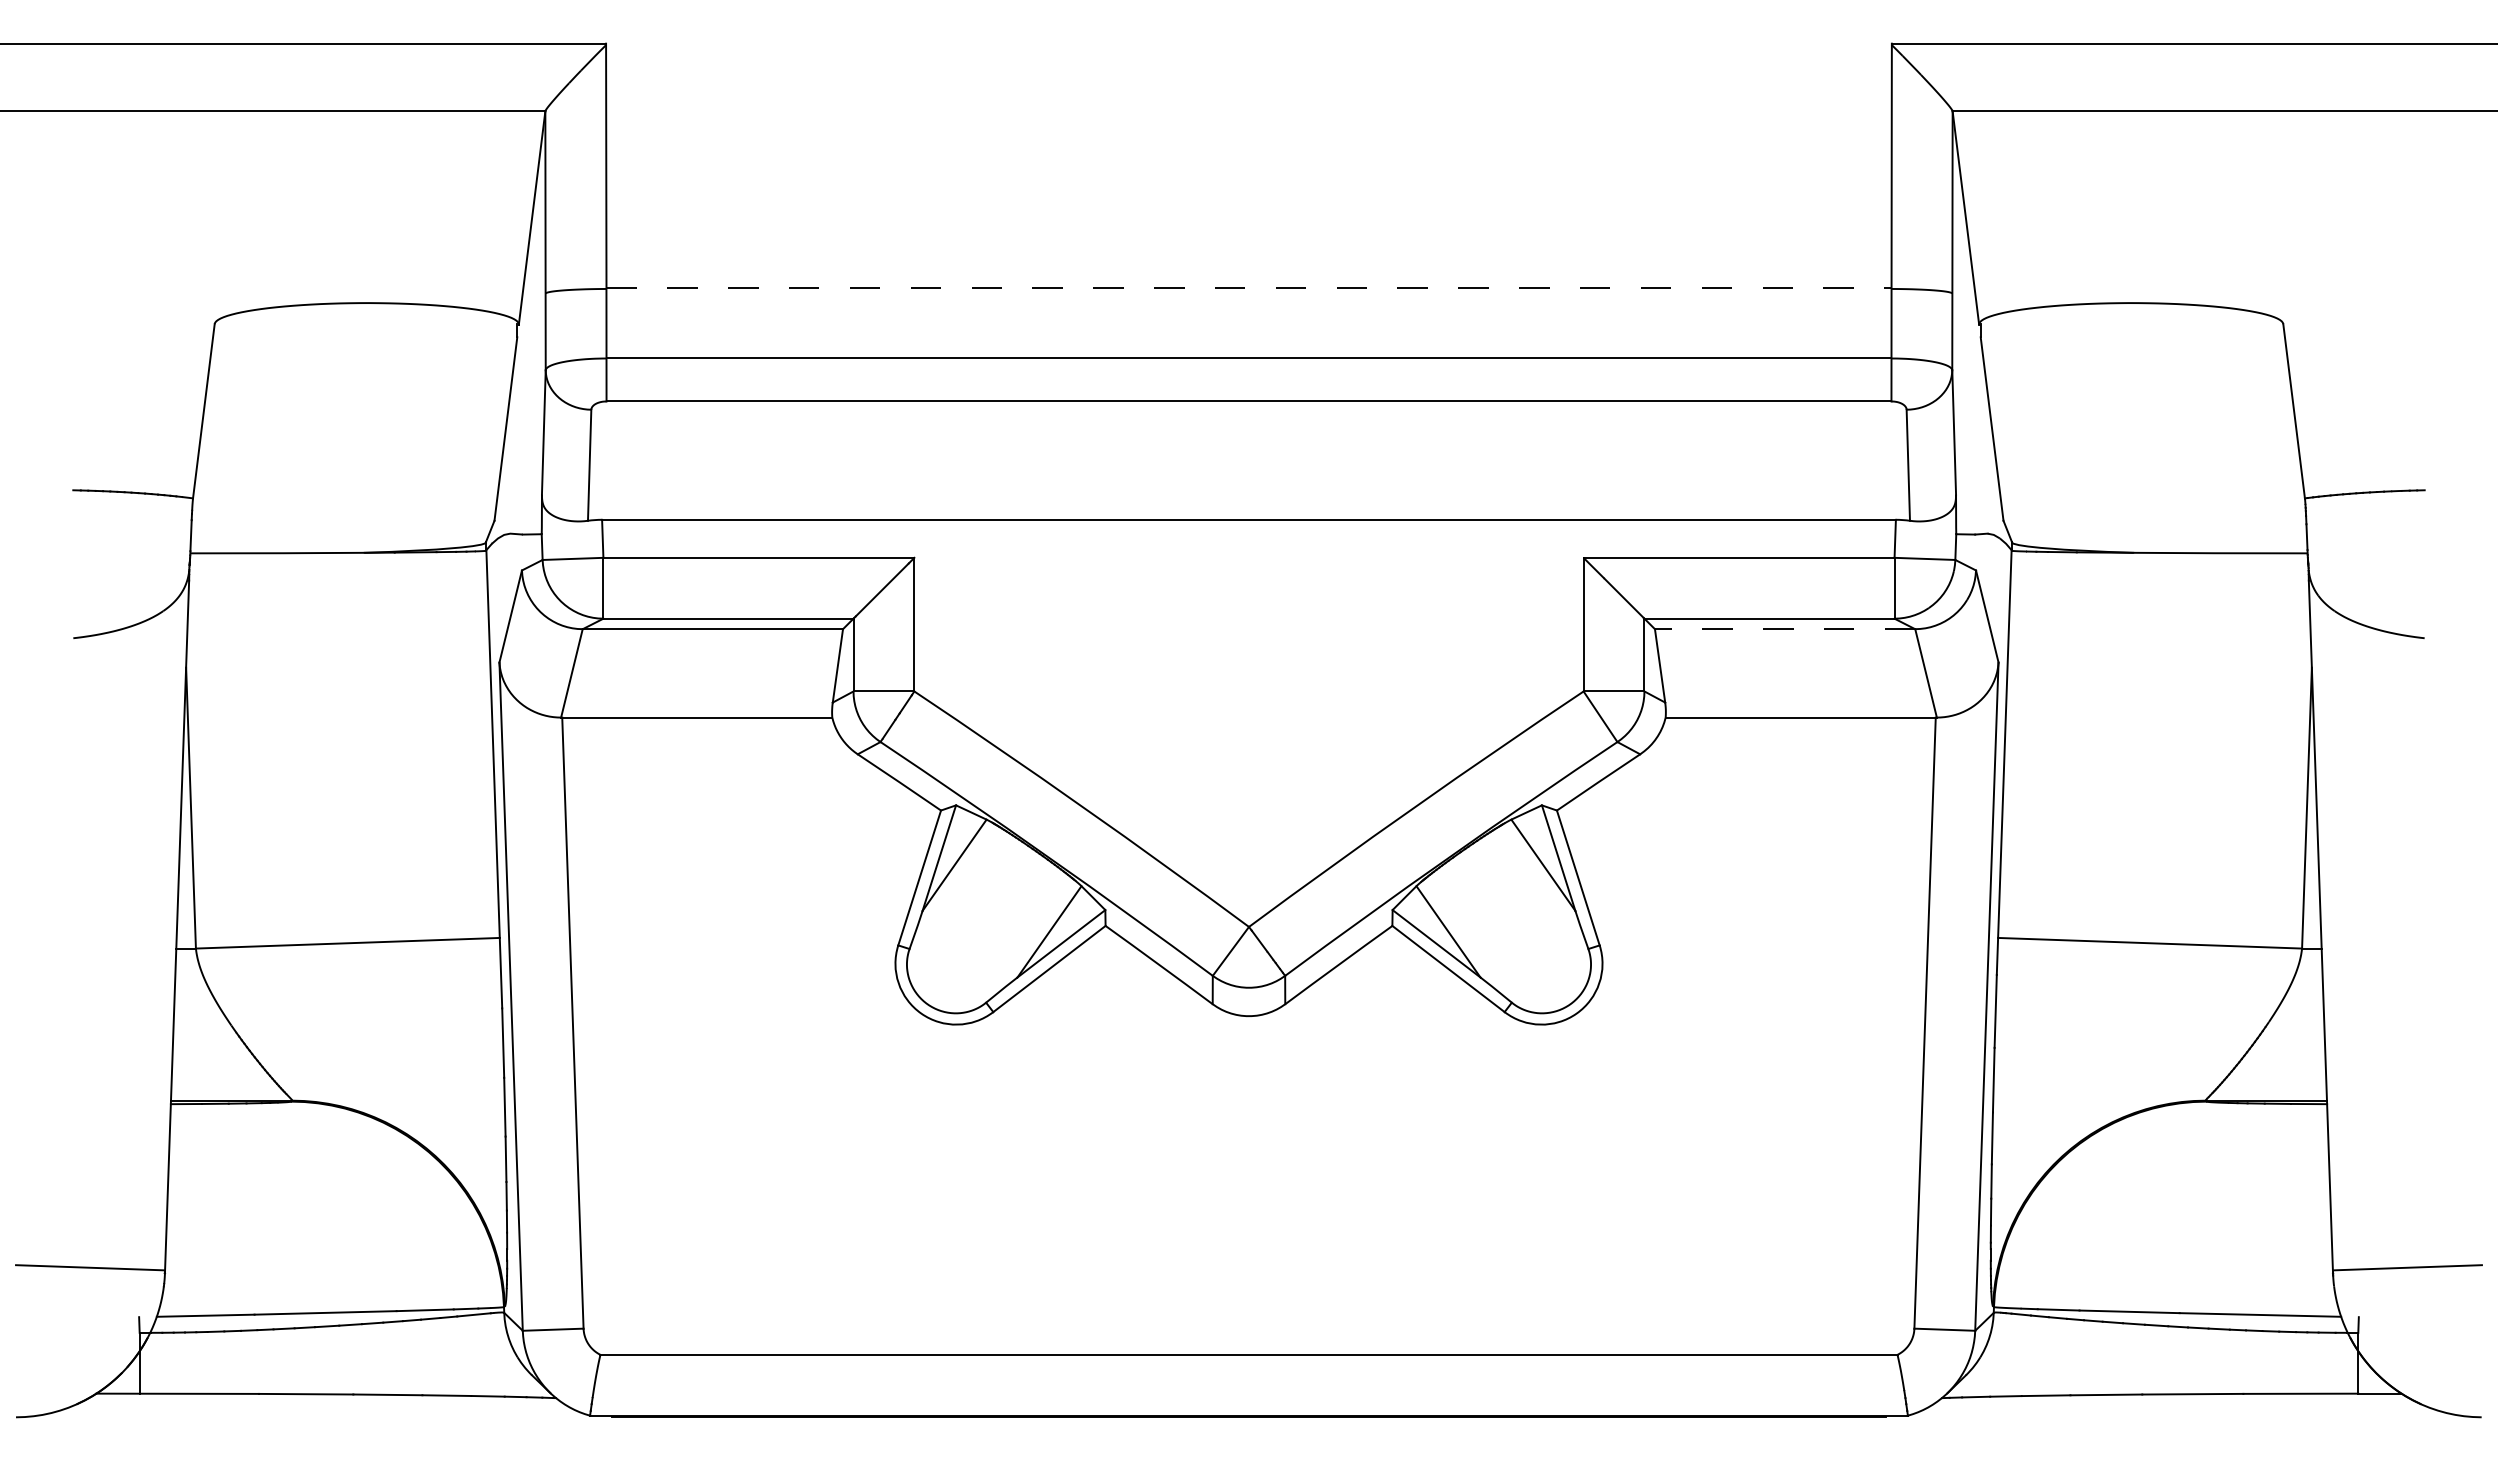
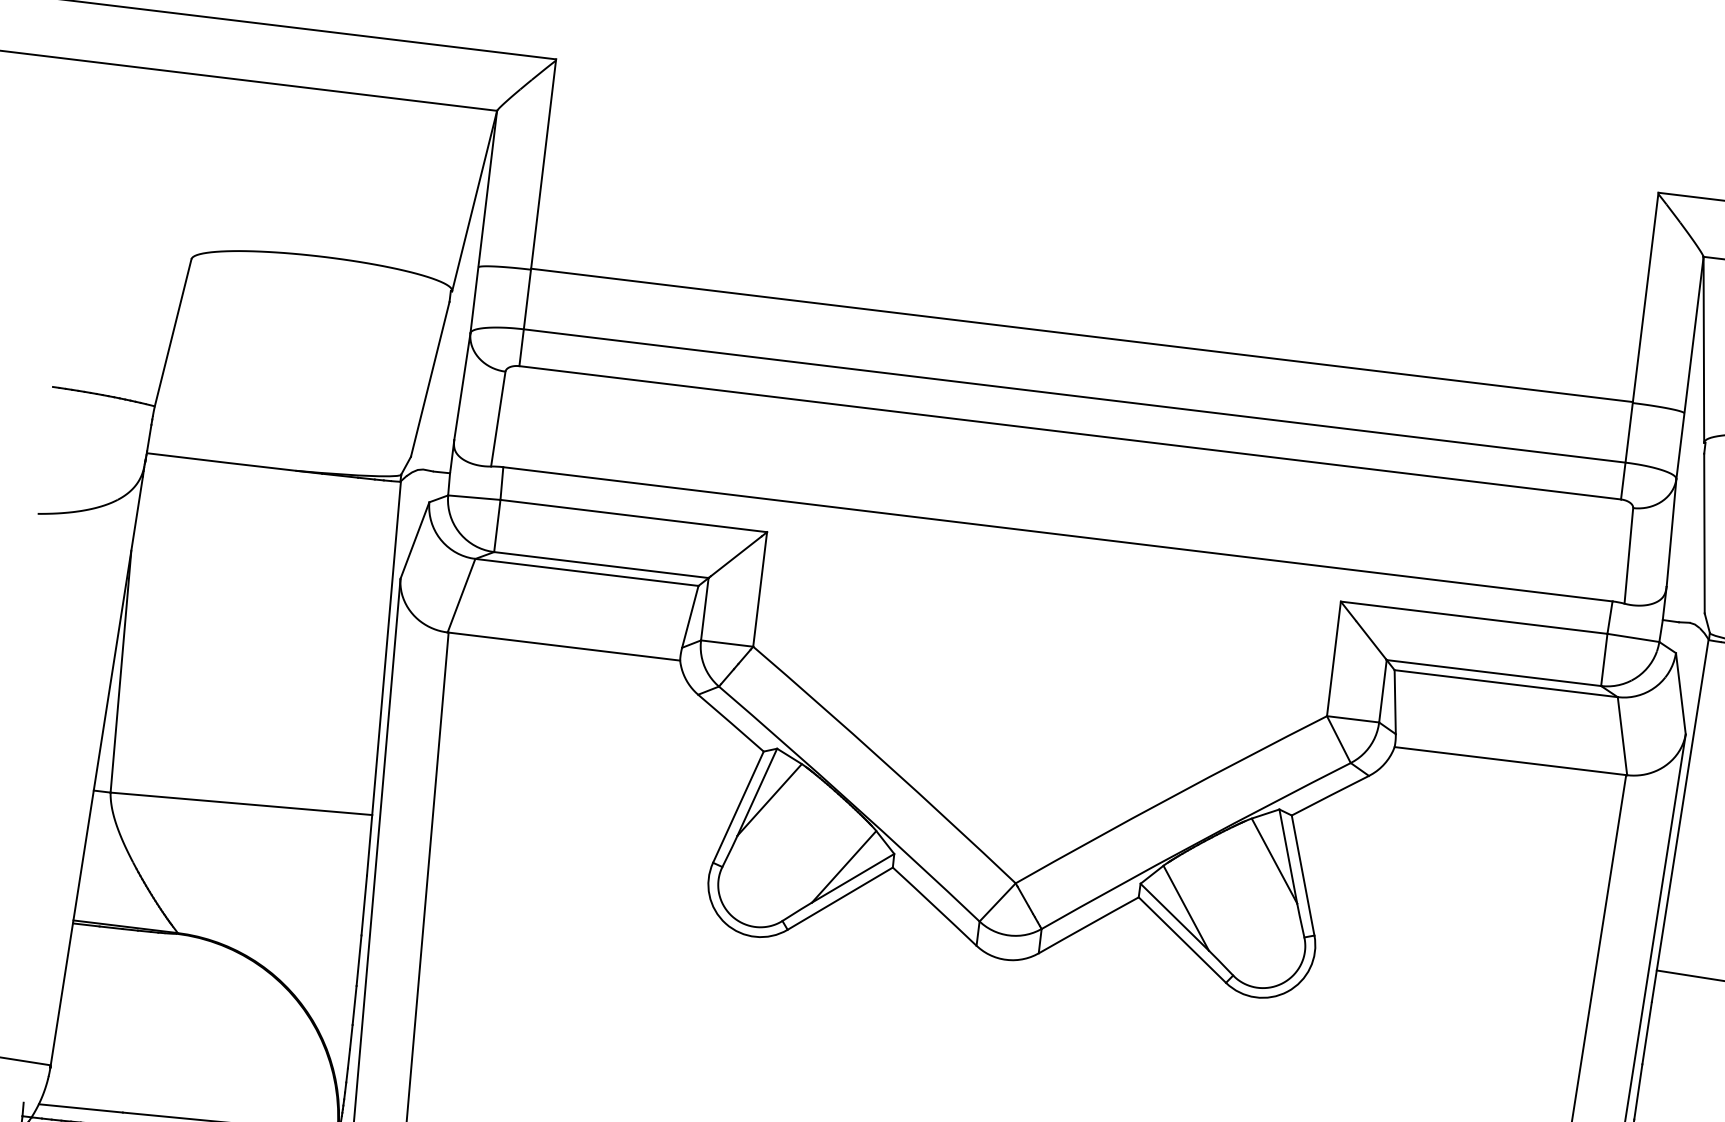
line: (1249, 287) -> (1082, 335), dashed -> solid
line: (1784, 629) -> (1505, 683), dashed -> solid

